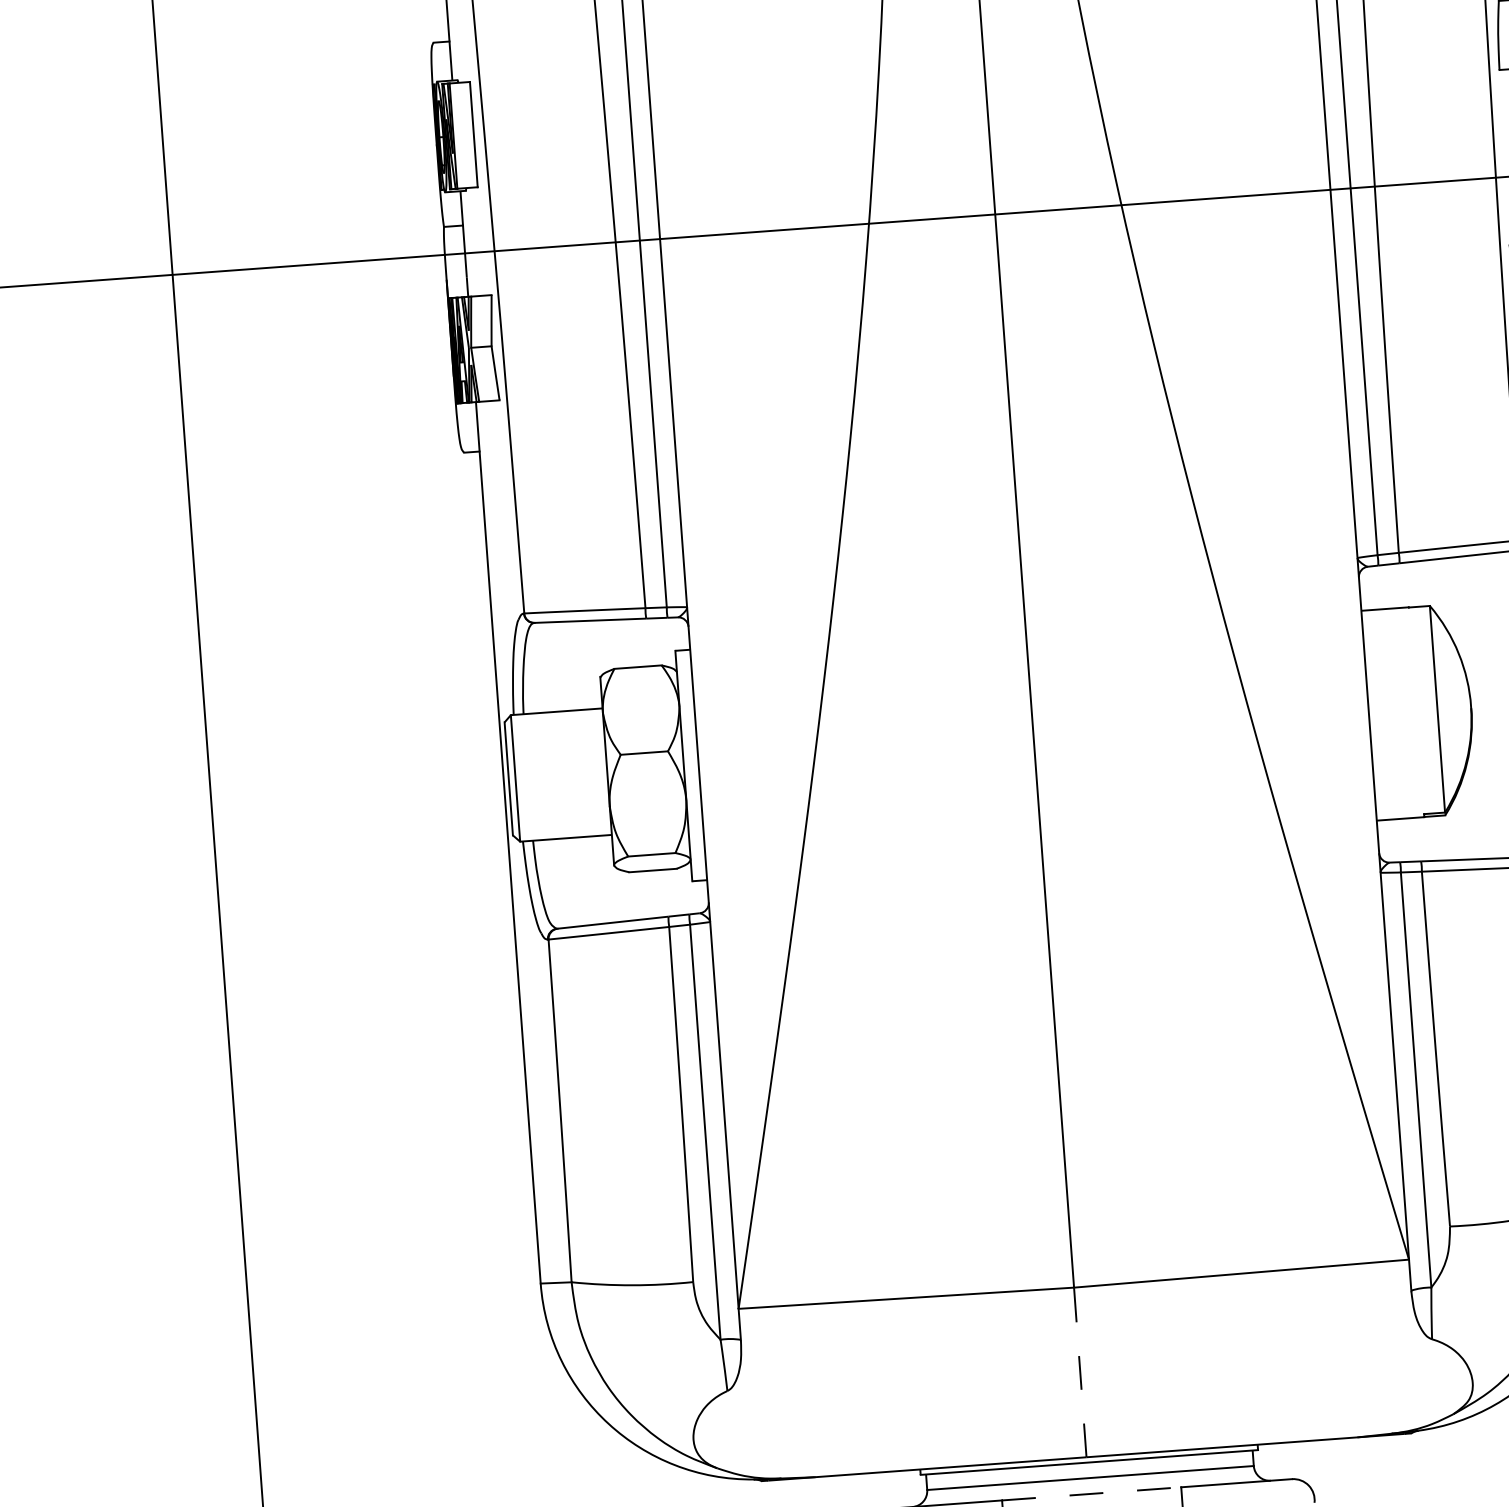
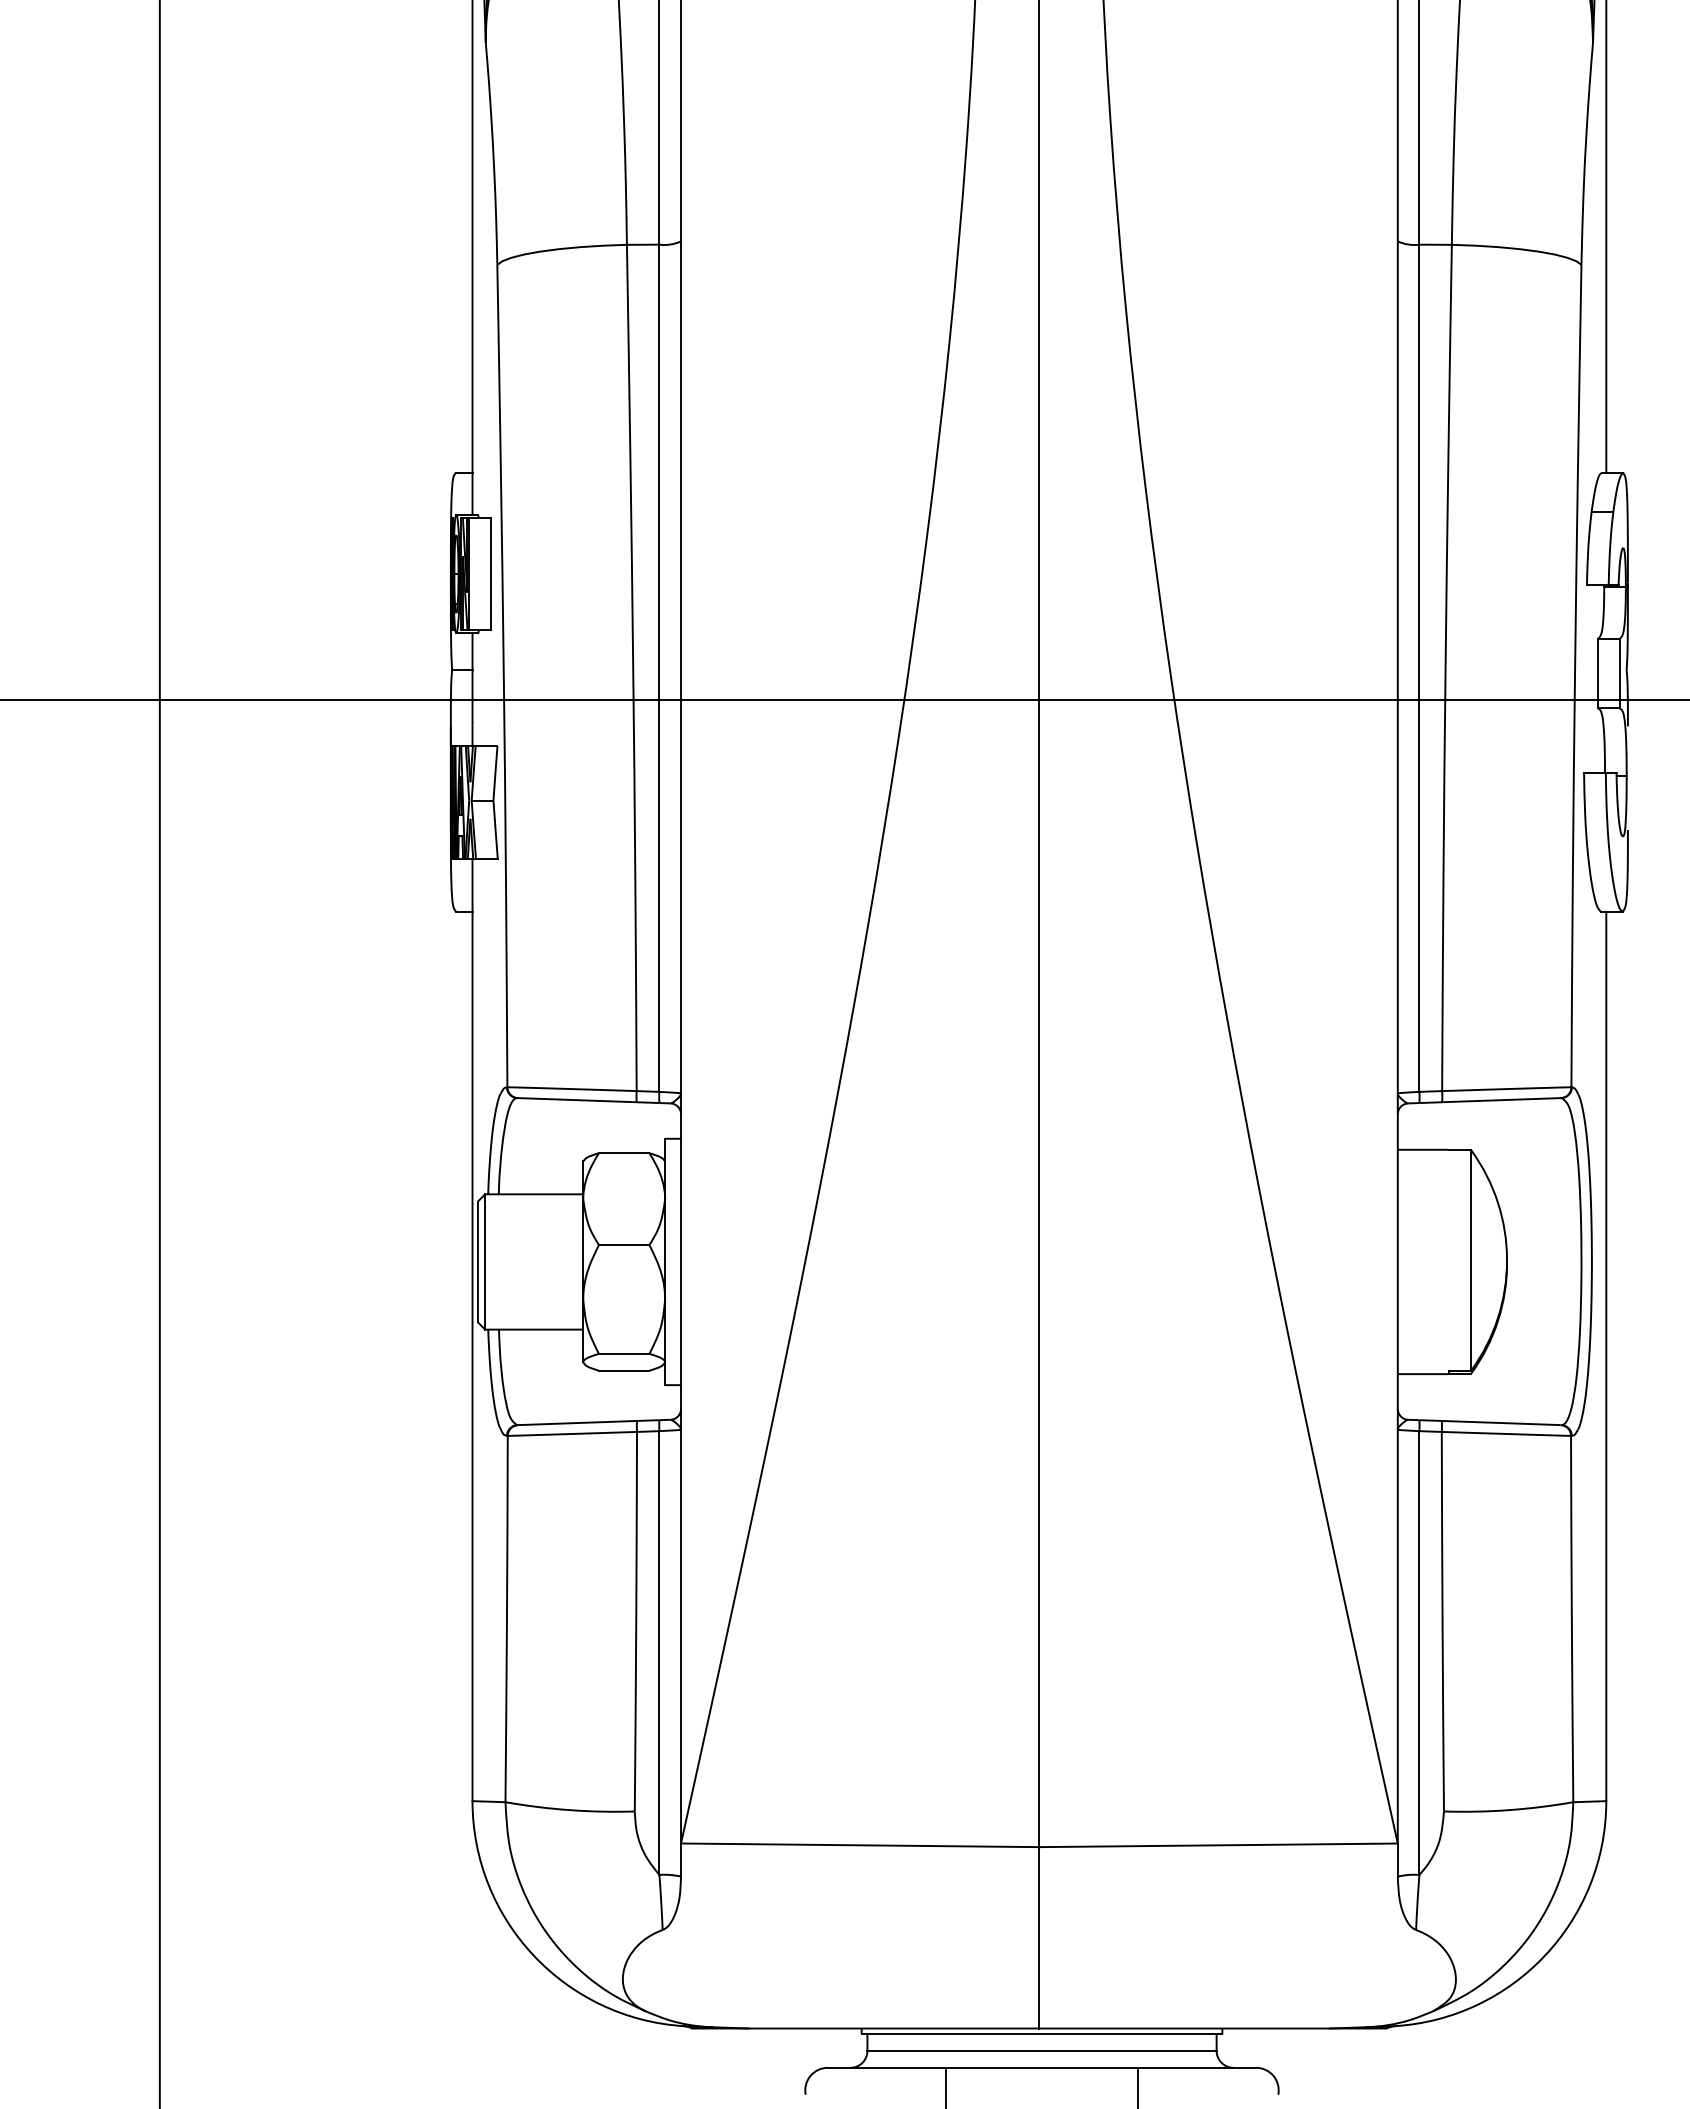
line: (1080, 1372) -> (1039, 1937), dashed -> solid
line: (1092, 1493) -> (1042, 2067), dashed -> solid

